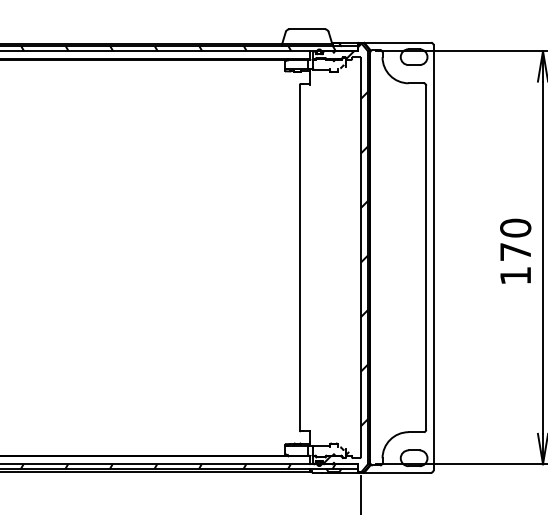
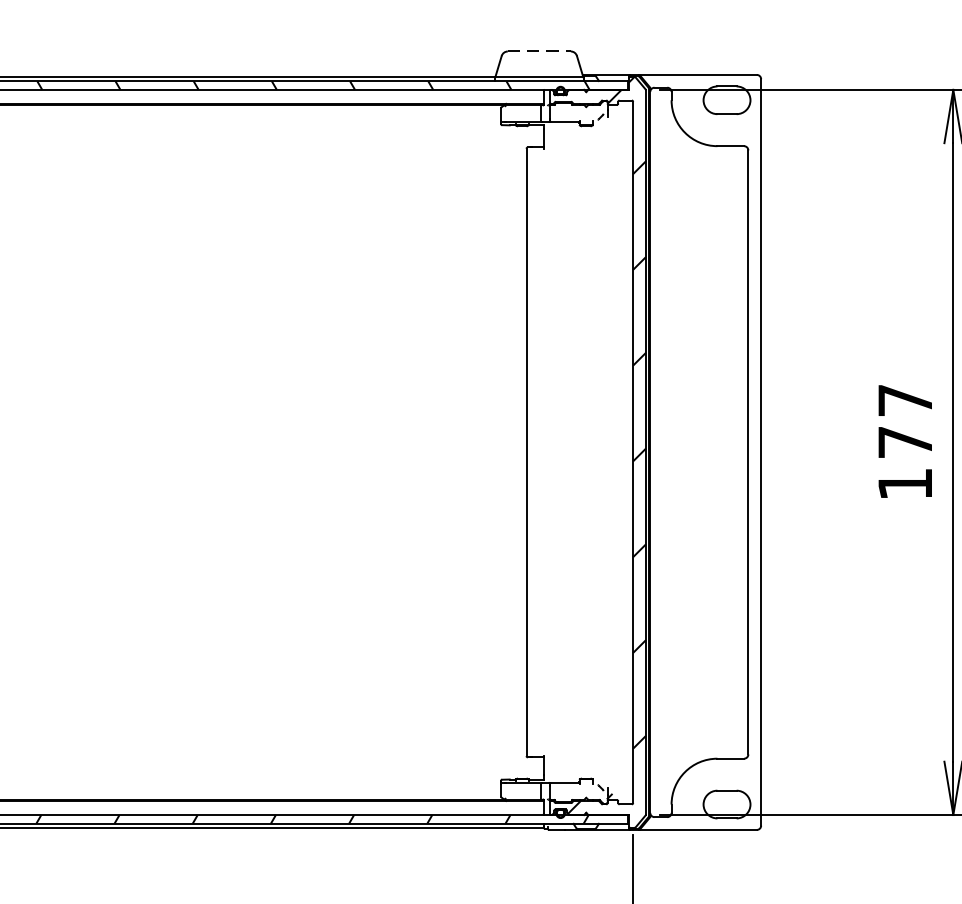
line: (307, 29) -> (539, 51), solid -> dashed
text: (515, 227) -> (905, 399), 170 -> 177

